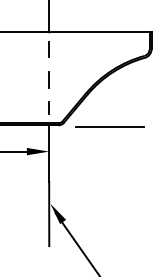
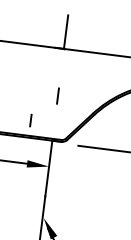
line: (48, 49) -> (61, 65), removed
line: (48, 107) -> (30, 120), moved

